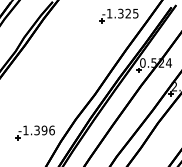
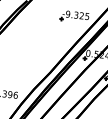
text: (109, 13) -> (67, 14), -1.325 -> -9.325

